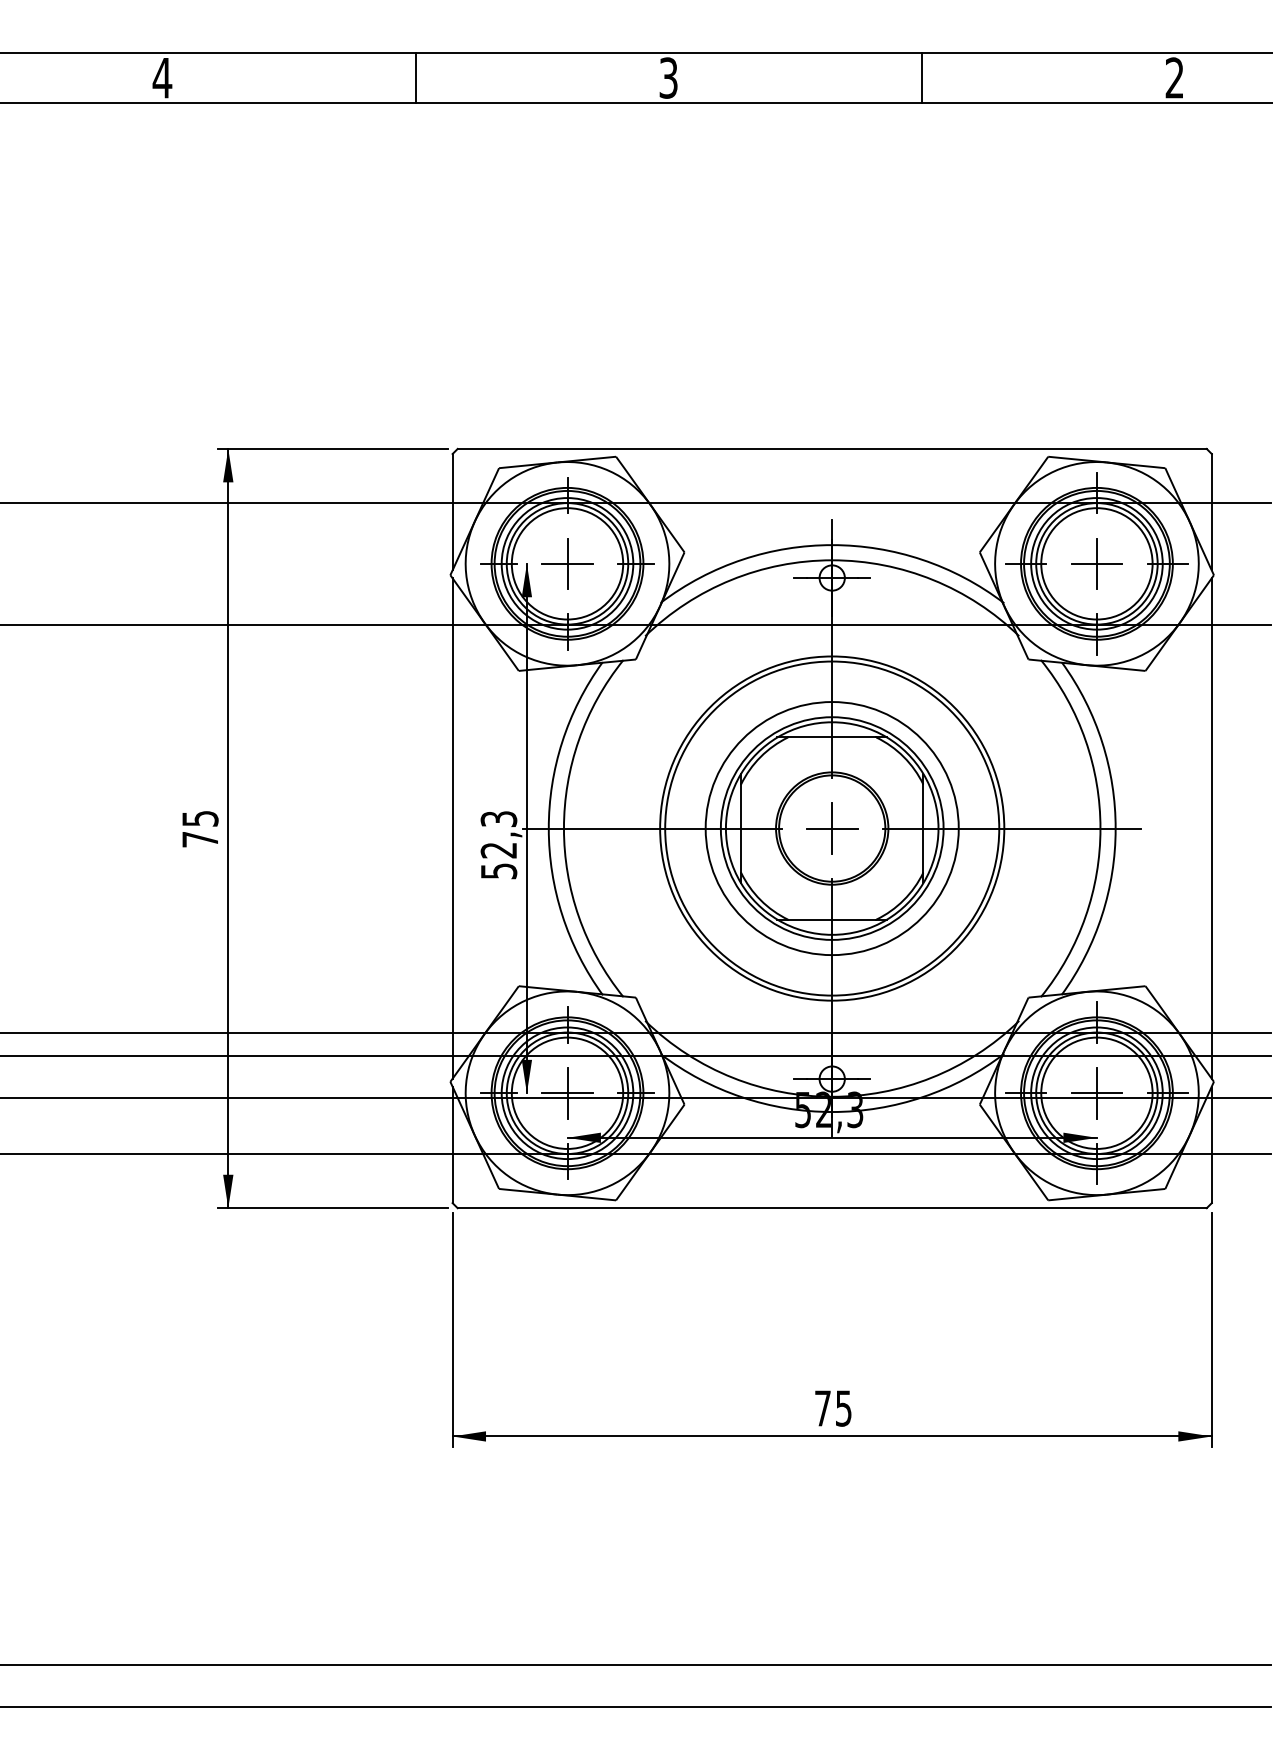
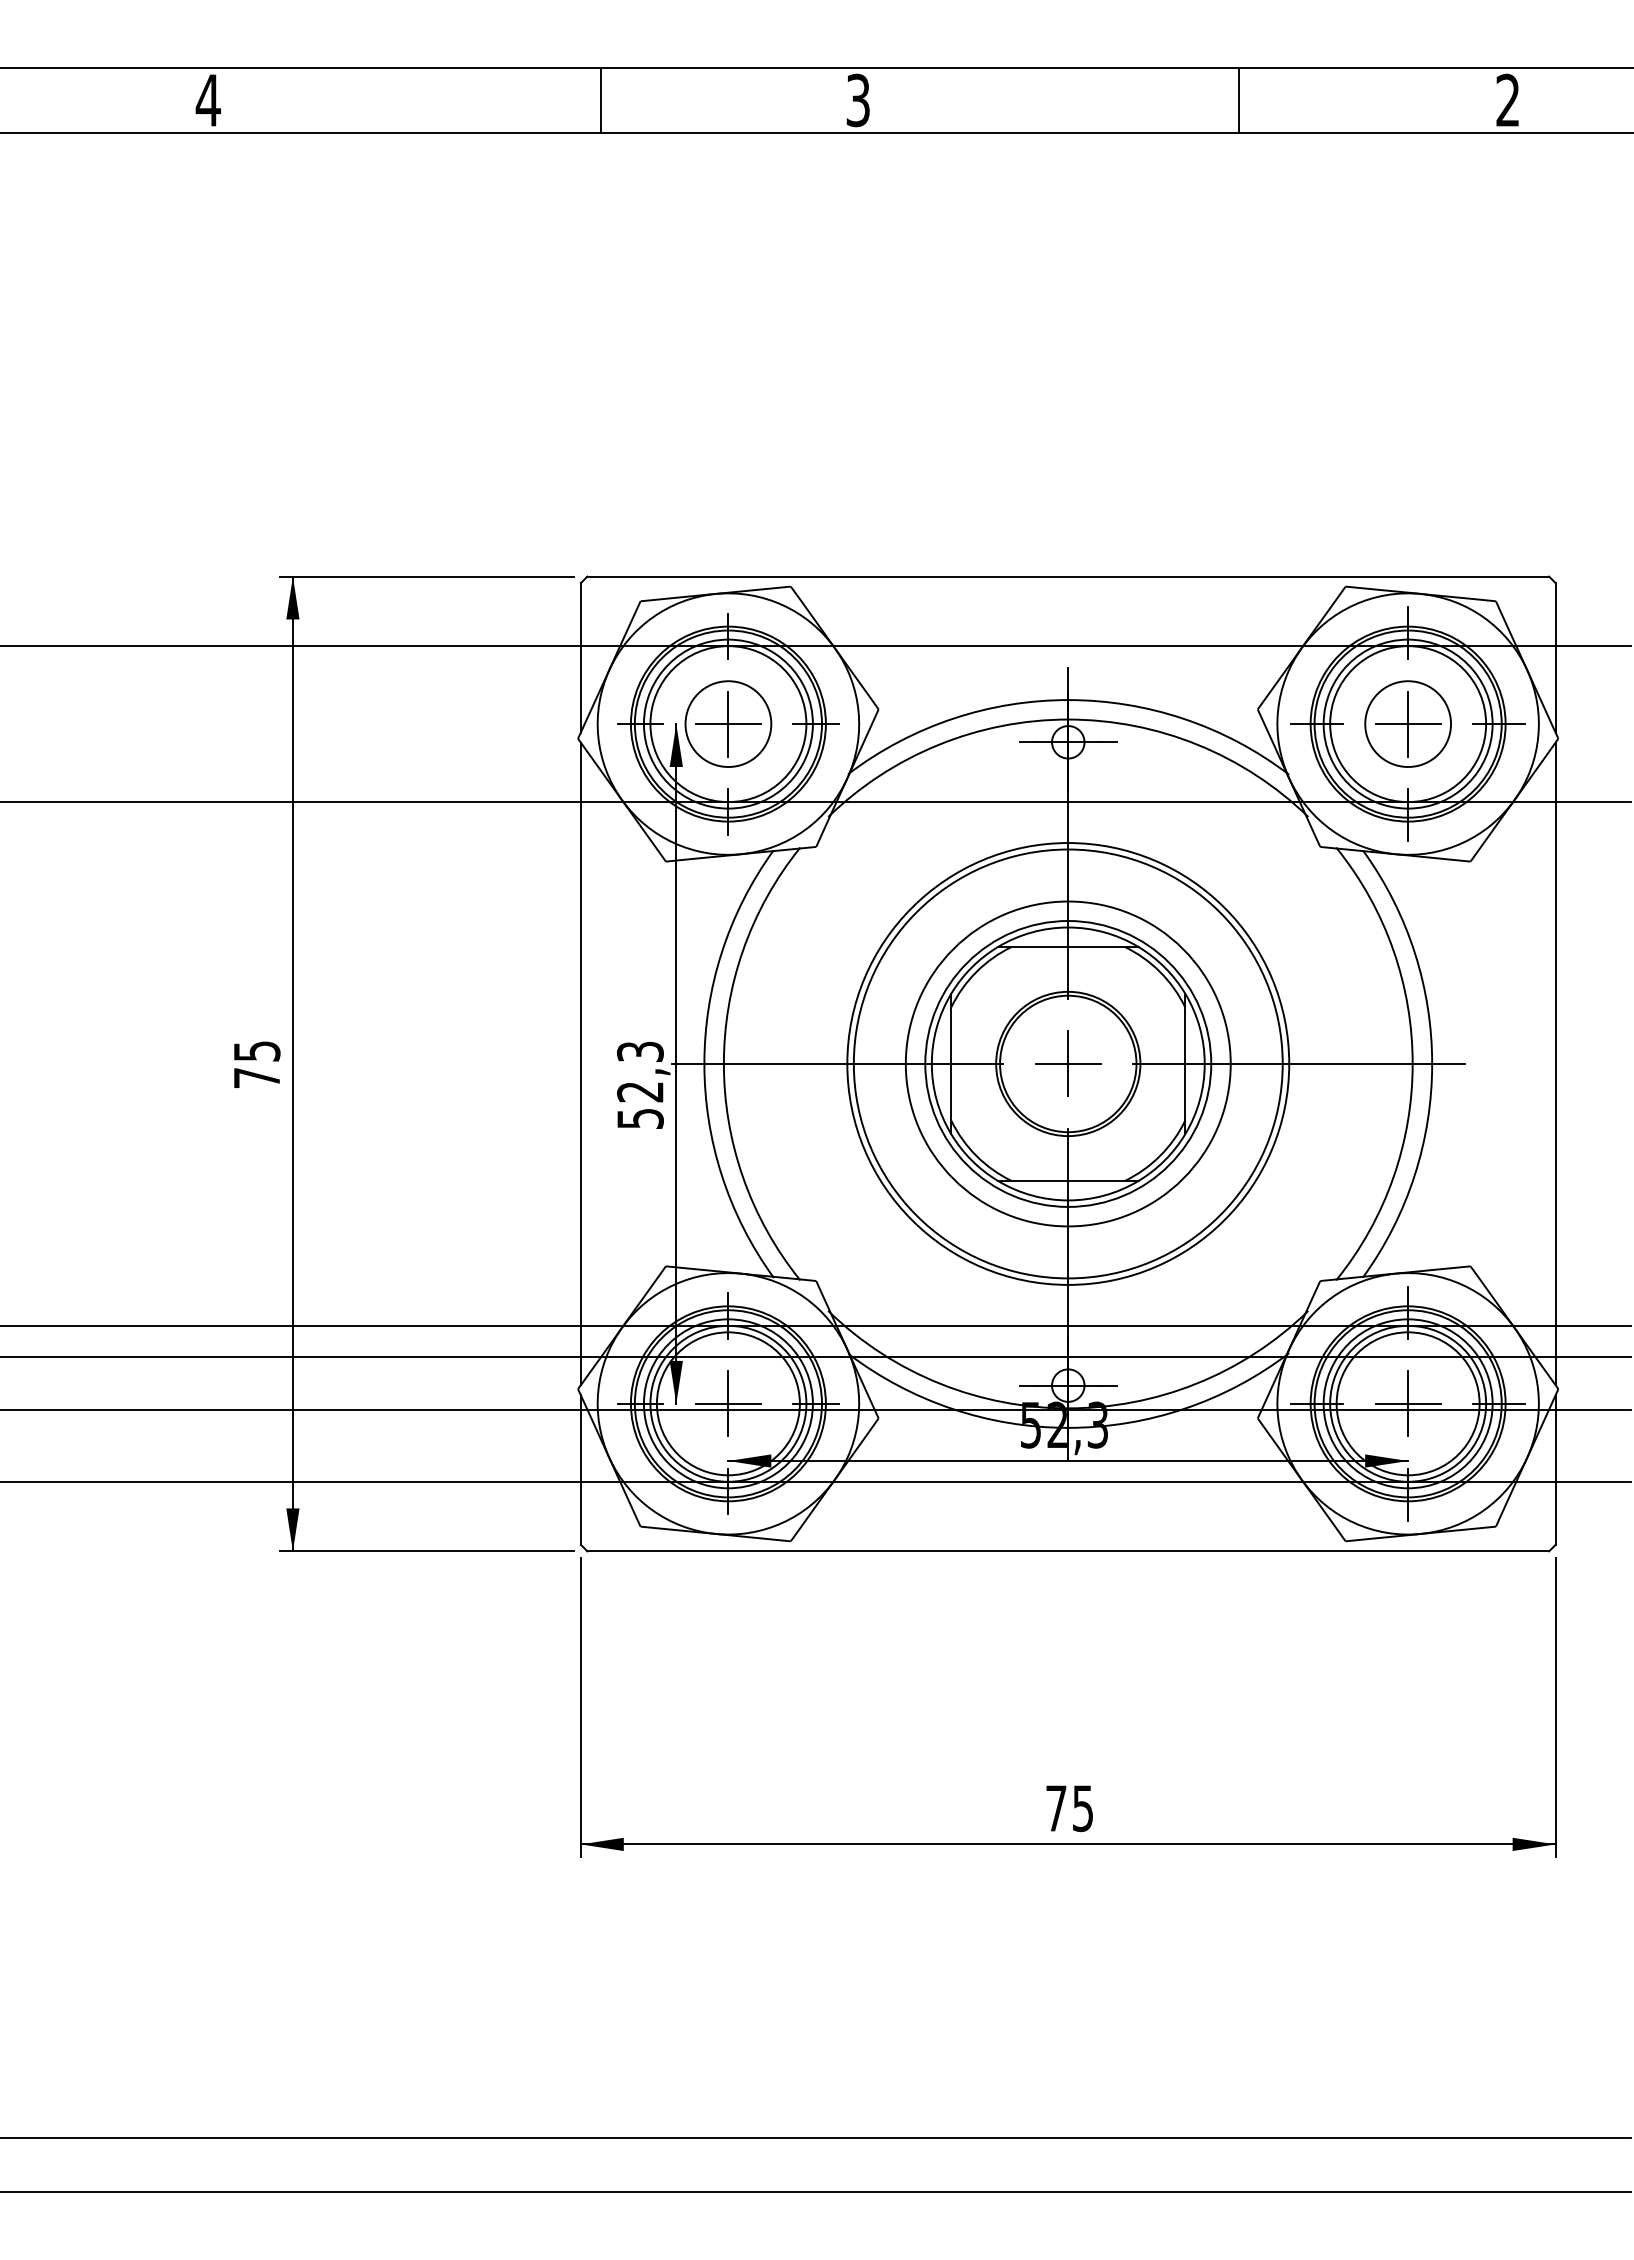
line: (416, 77) -> (601, 99), moved
line: (921, 77) -> (1238, 99), moved
circle: (566, 563) -> (727, 723), size x0.6
circle: (1096, 563) -> (1407, 723), size x0.6

